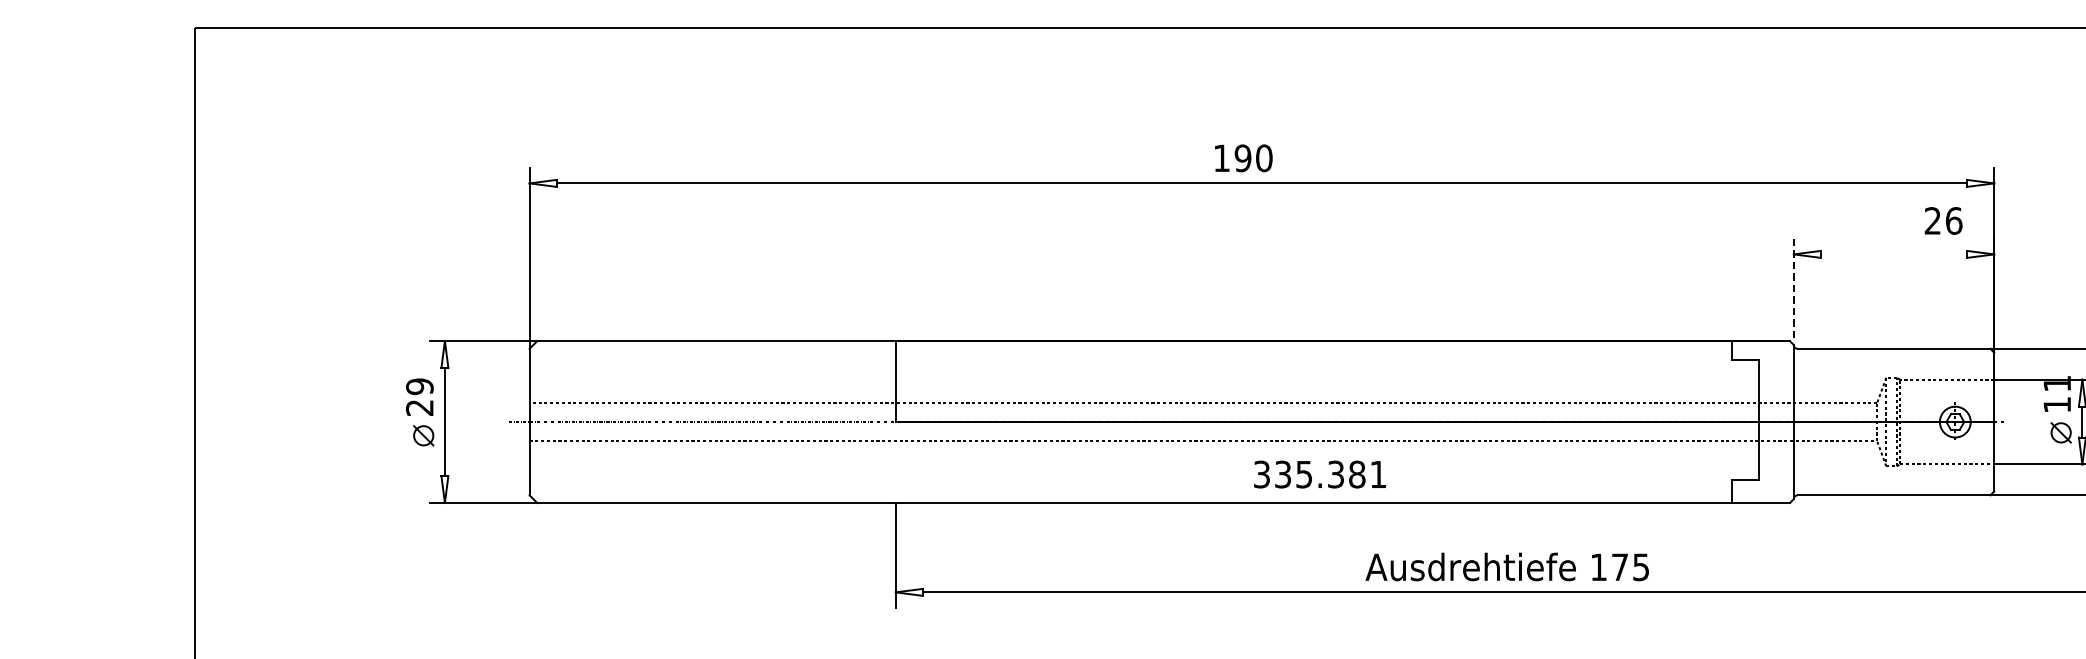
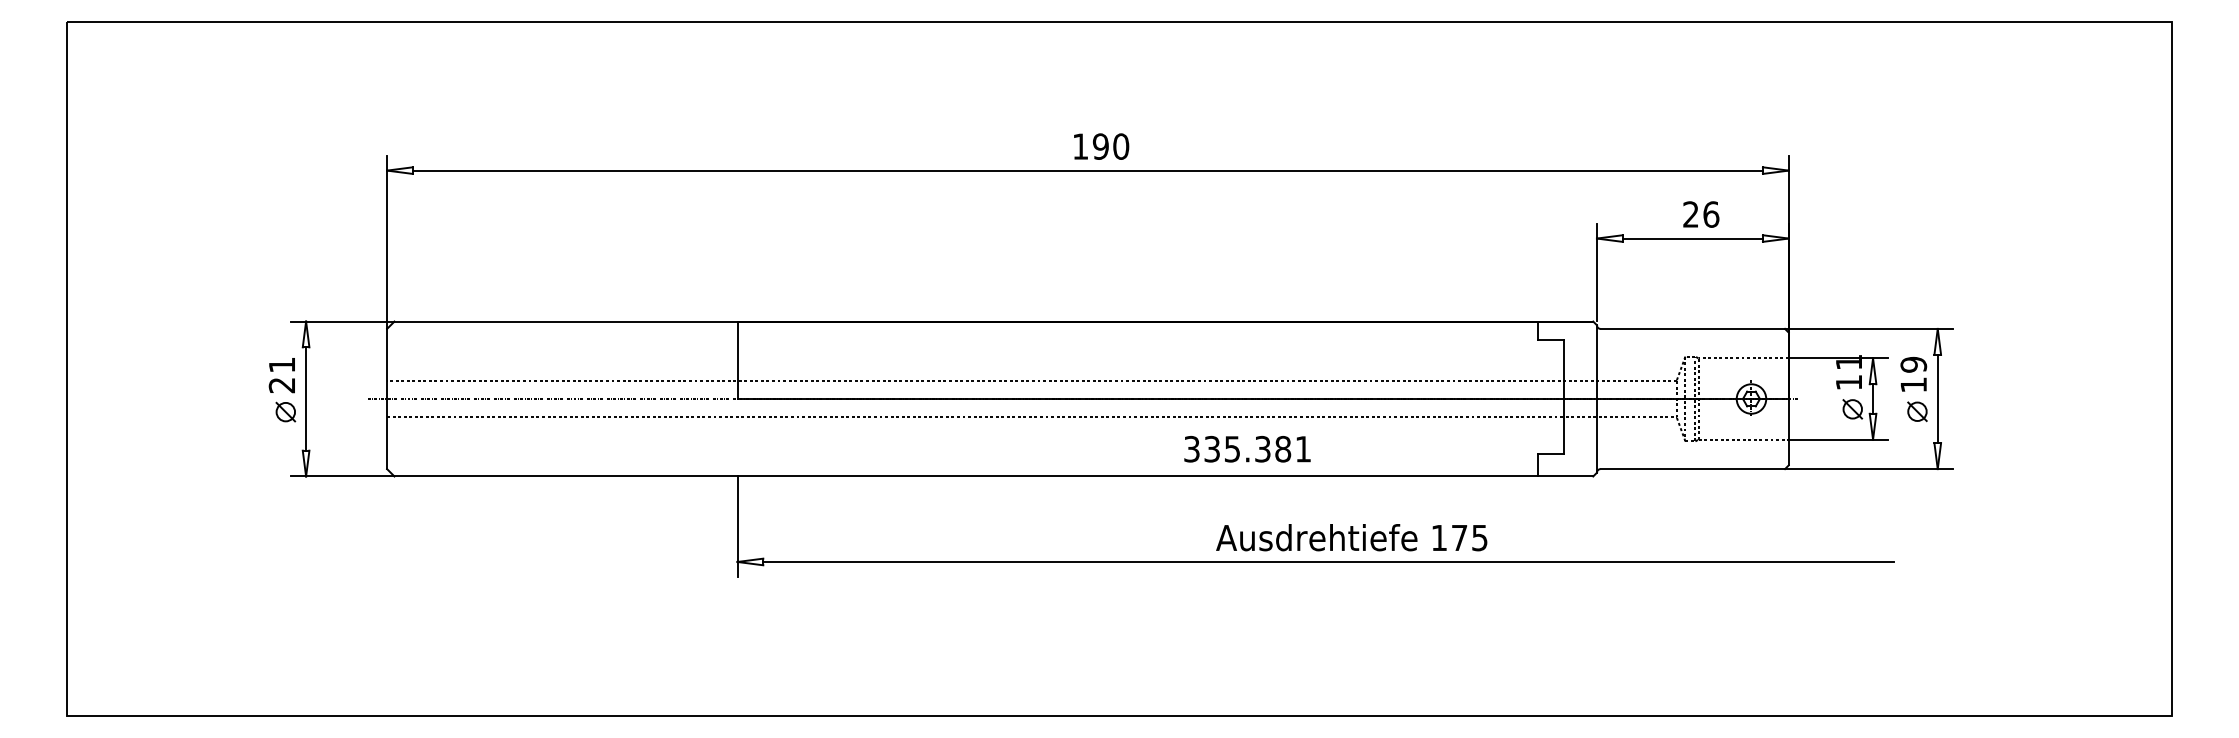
text: (1243, 158) -> (1101, 146), moved
text: (1943, 220) -> (1701, 214), moved
line: (1893, 254) -> (1692, 238), added
line: (1793, 289) -> (1596, 272), dashed -> solid
text: (419, 387) -> (281, 365), 29 -> 21
text: (1319, 474) -> (1247, 449), moved
text: (1507, 566) -> (1351, 537), moved

